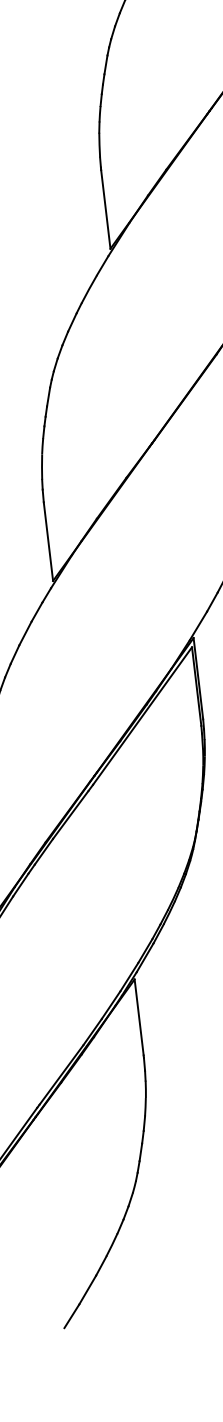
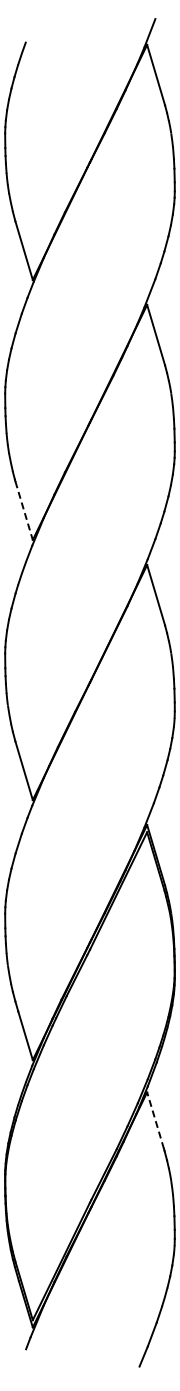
line: (106, 209) -> (24, 510), solid -> dashed
line: (139, 1017) -> (155, 1120), solid -> dashed

